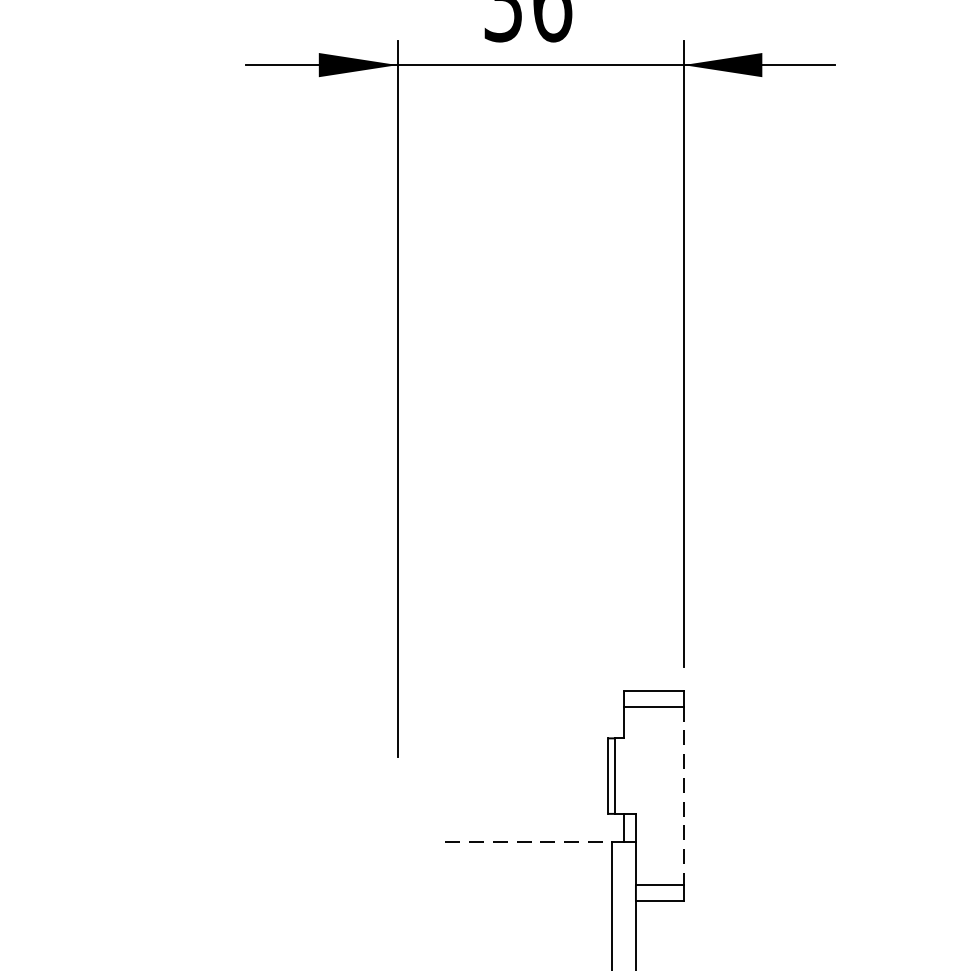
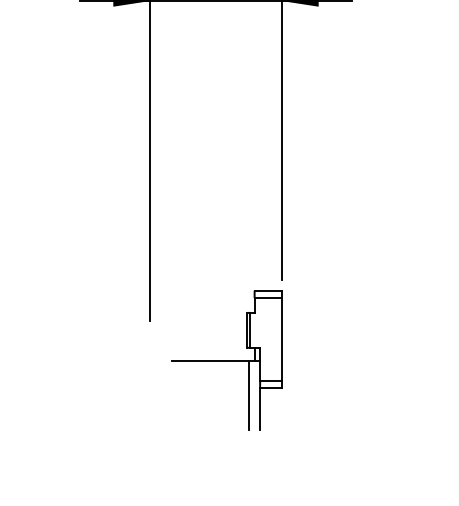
line: (684, 798) -> (282, 340), dashed -> solid
line: (528, 841) -> (210, 360), dashed -> solid

